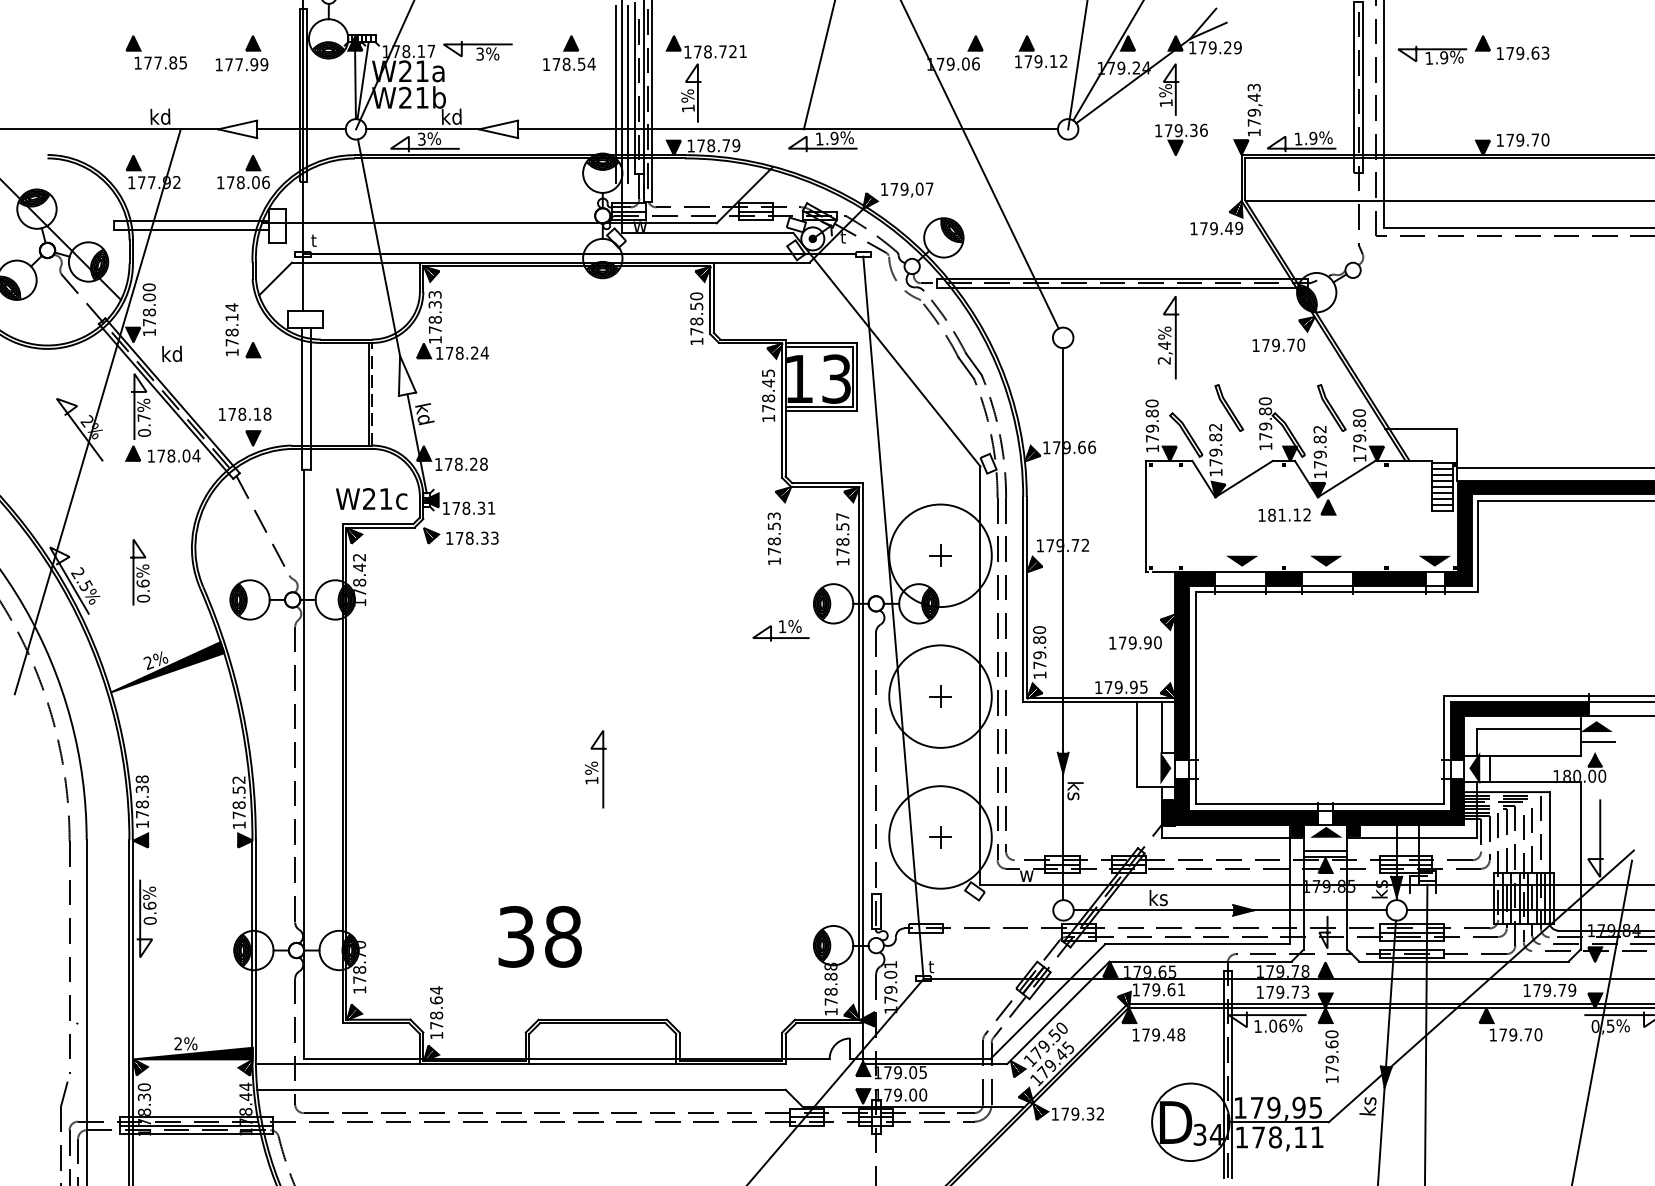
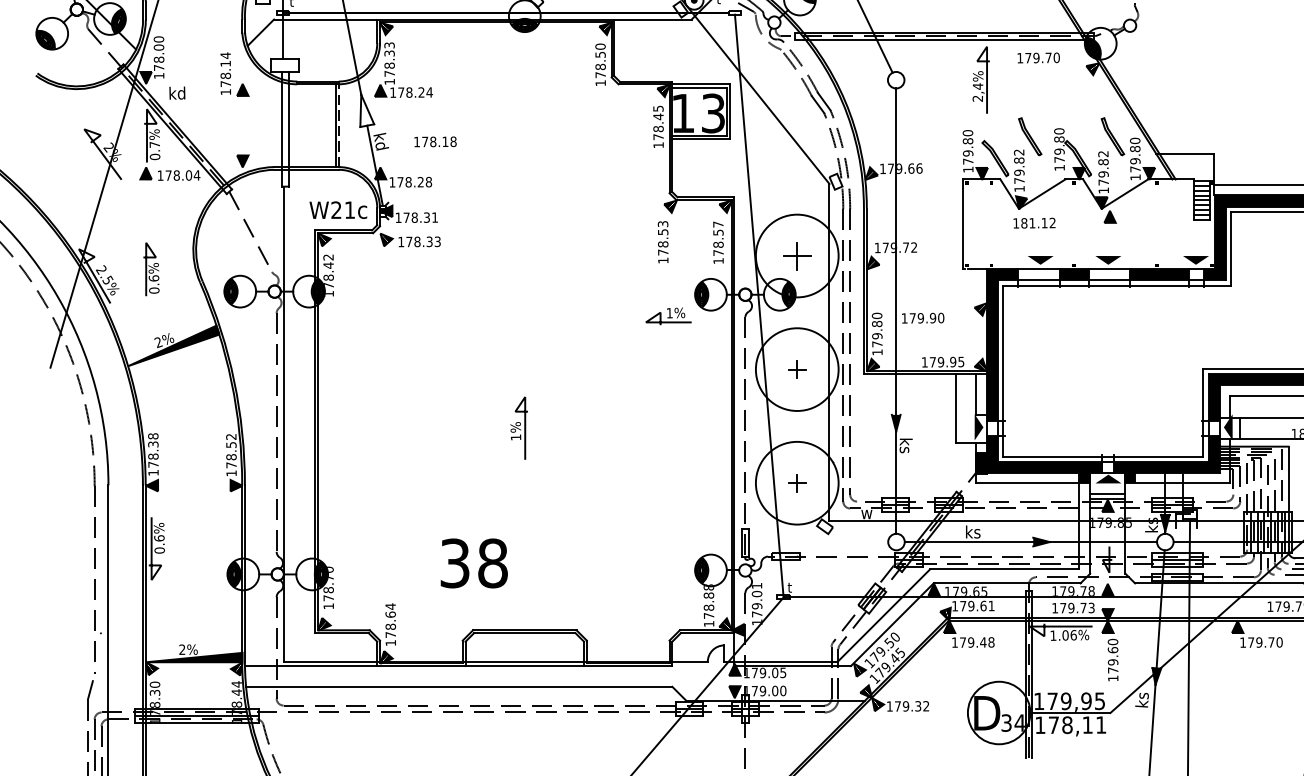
text: (1278, 344) -> (1038, 57), moved
text: (245, 413) -> (435, 141), moved
text: (1284, 514) -> (1034, 222), moved
part: (940, 555) -> (797, 255), size x1.6
text: (1135, 642) -> (923, 317), moved

